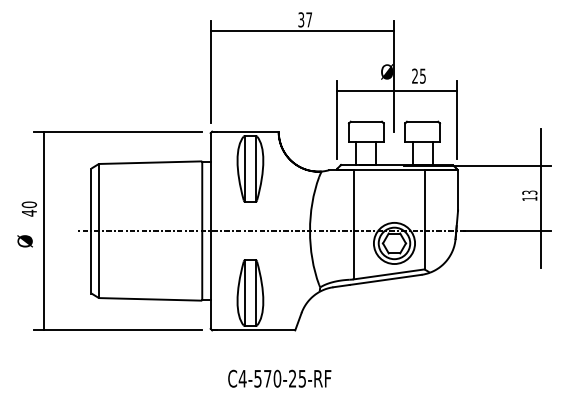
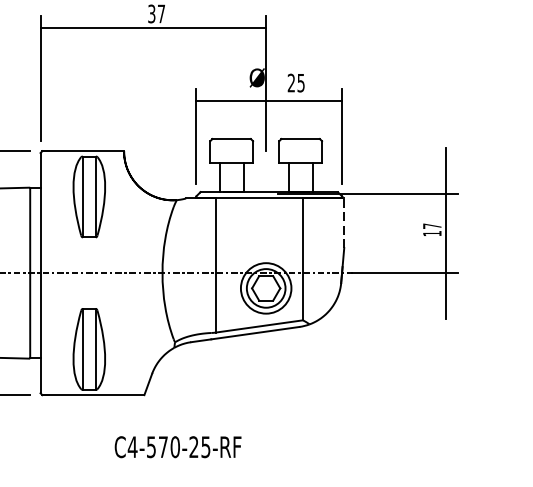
line: (458, 189) -> (344, 222), solid -> dashed
text: (529, 192) -> (431, 225), 13 -> 17
text: (279, 378) -> (177, 446), moved

